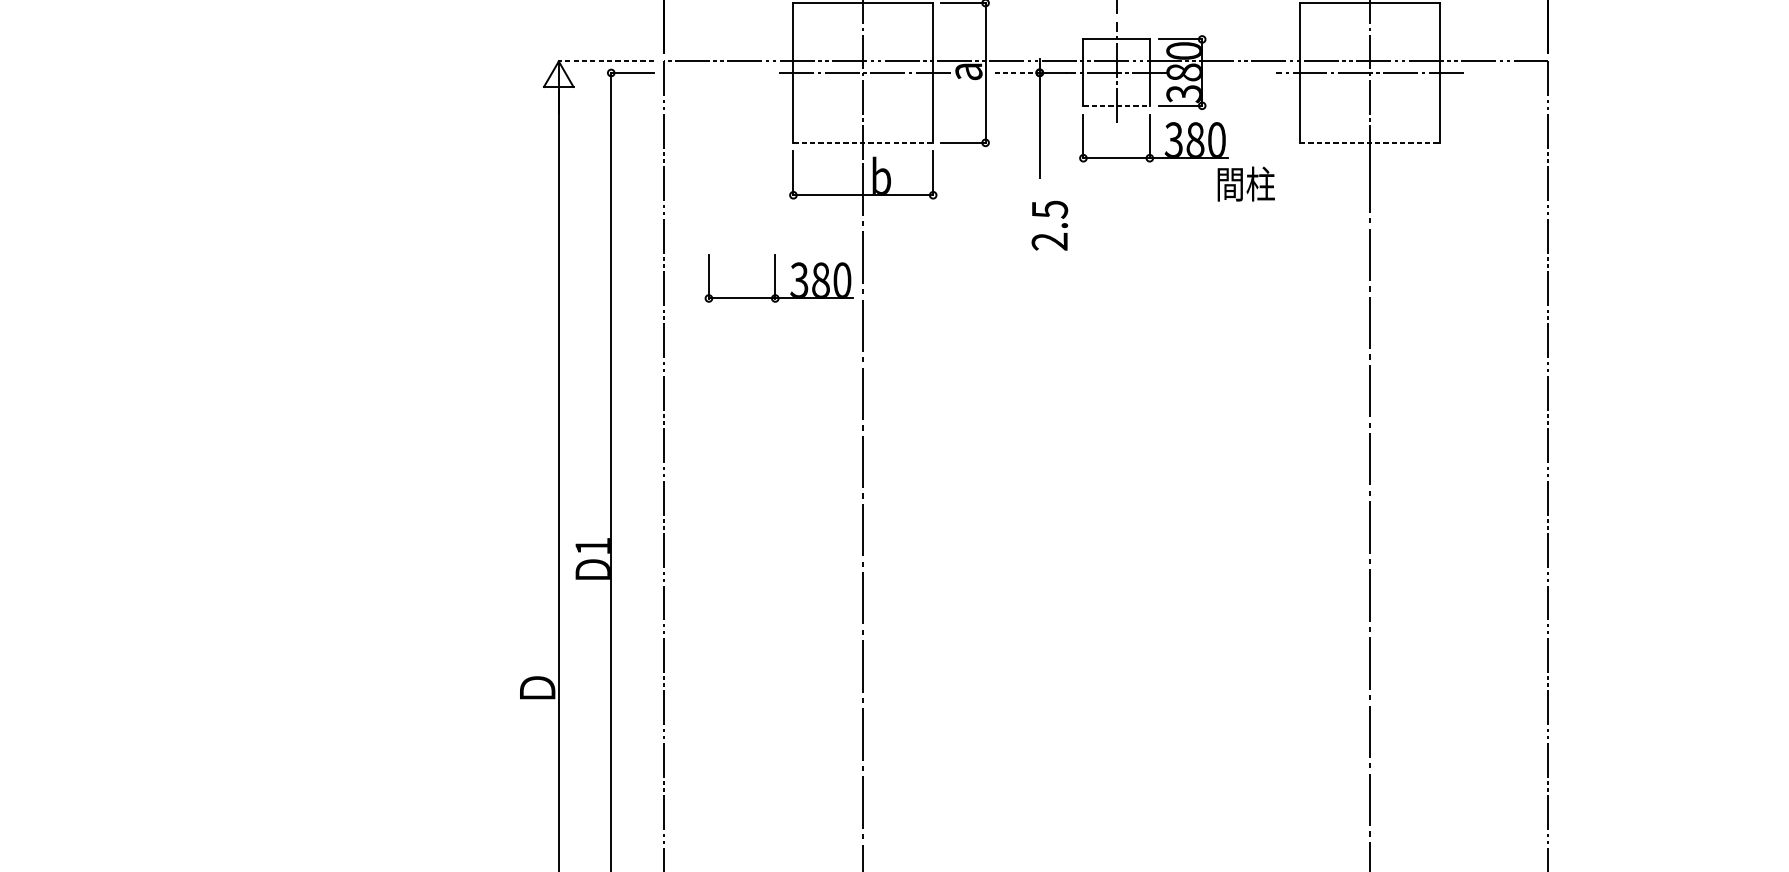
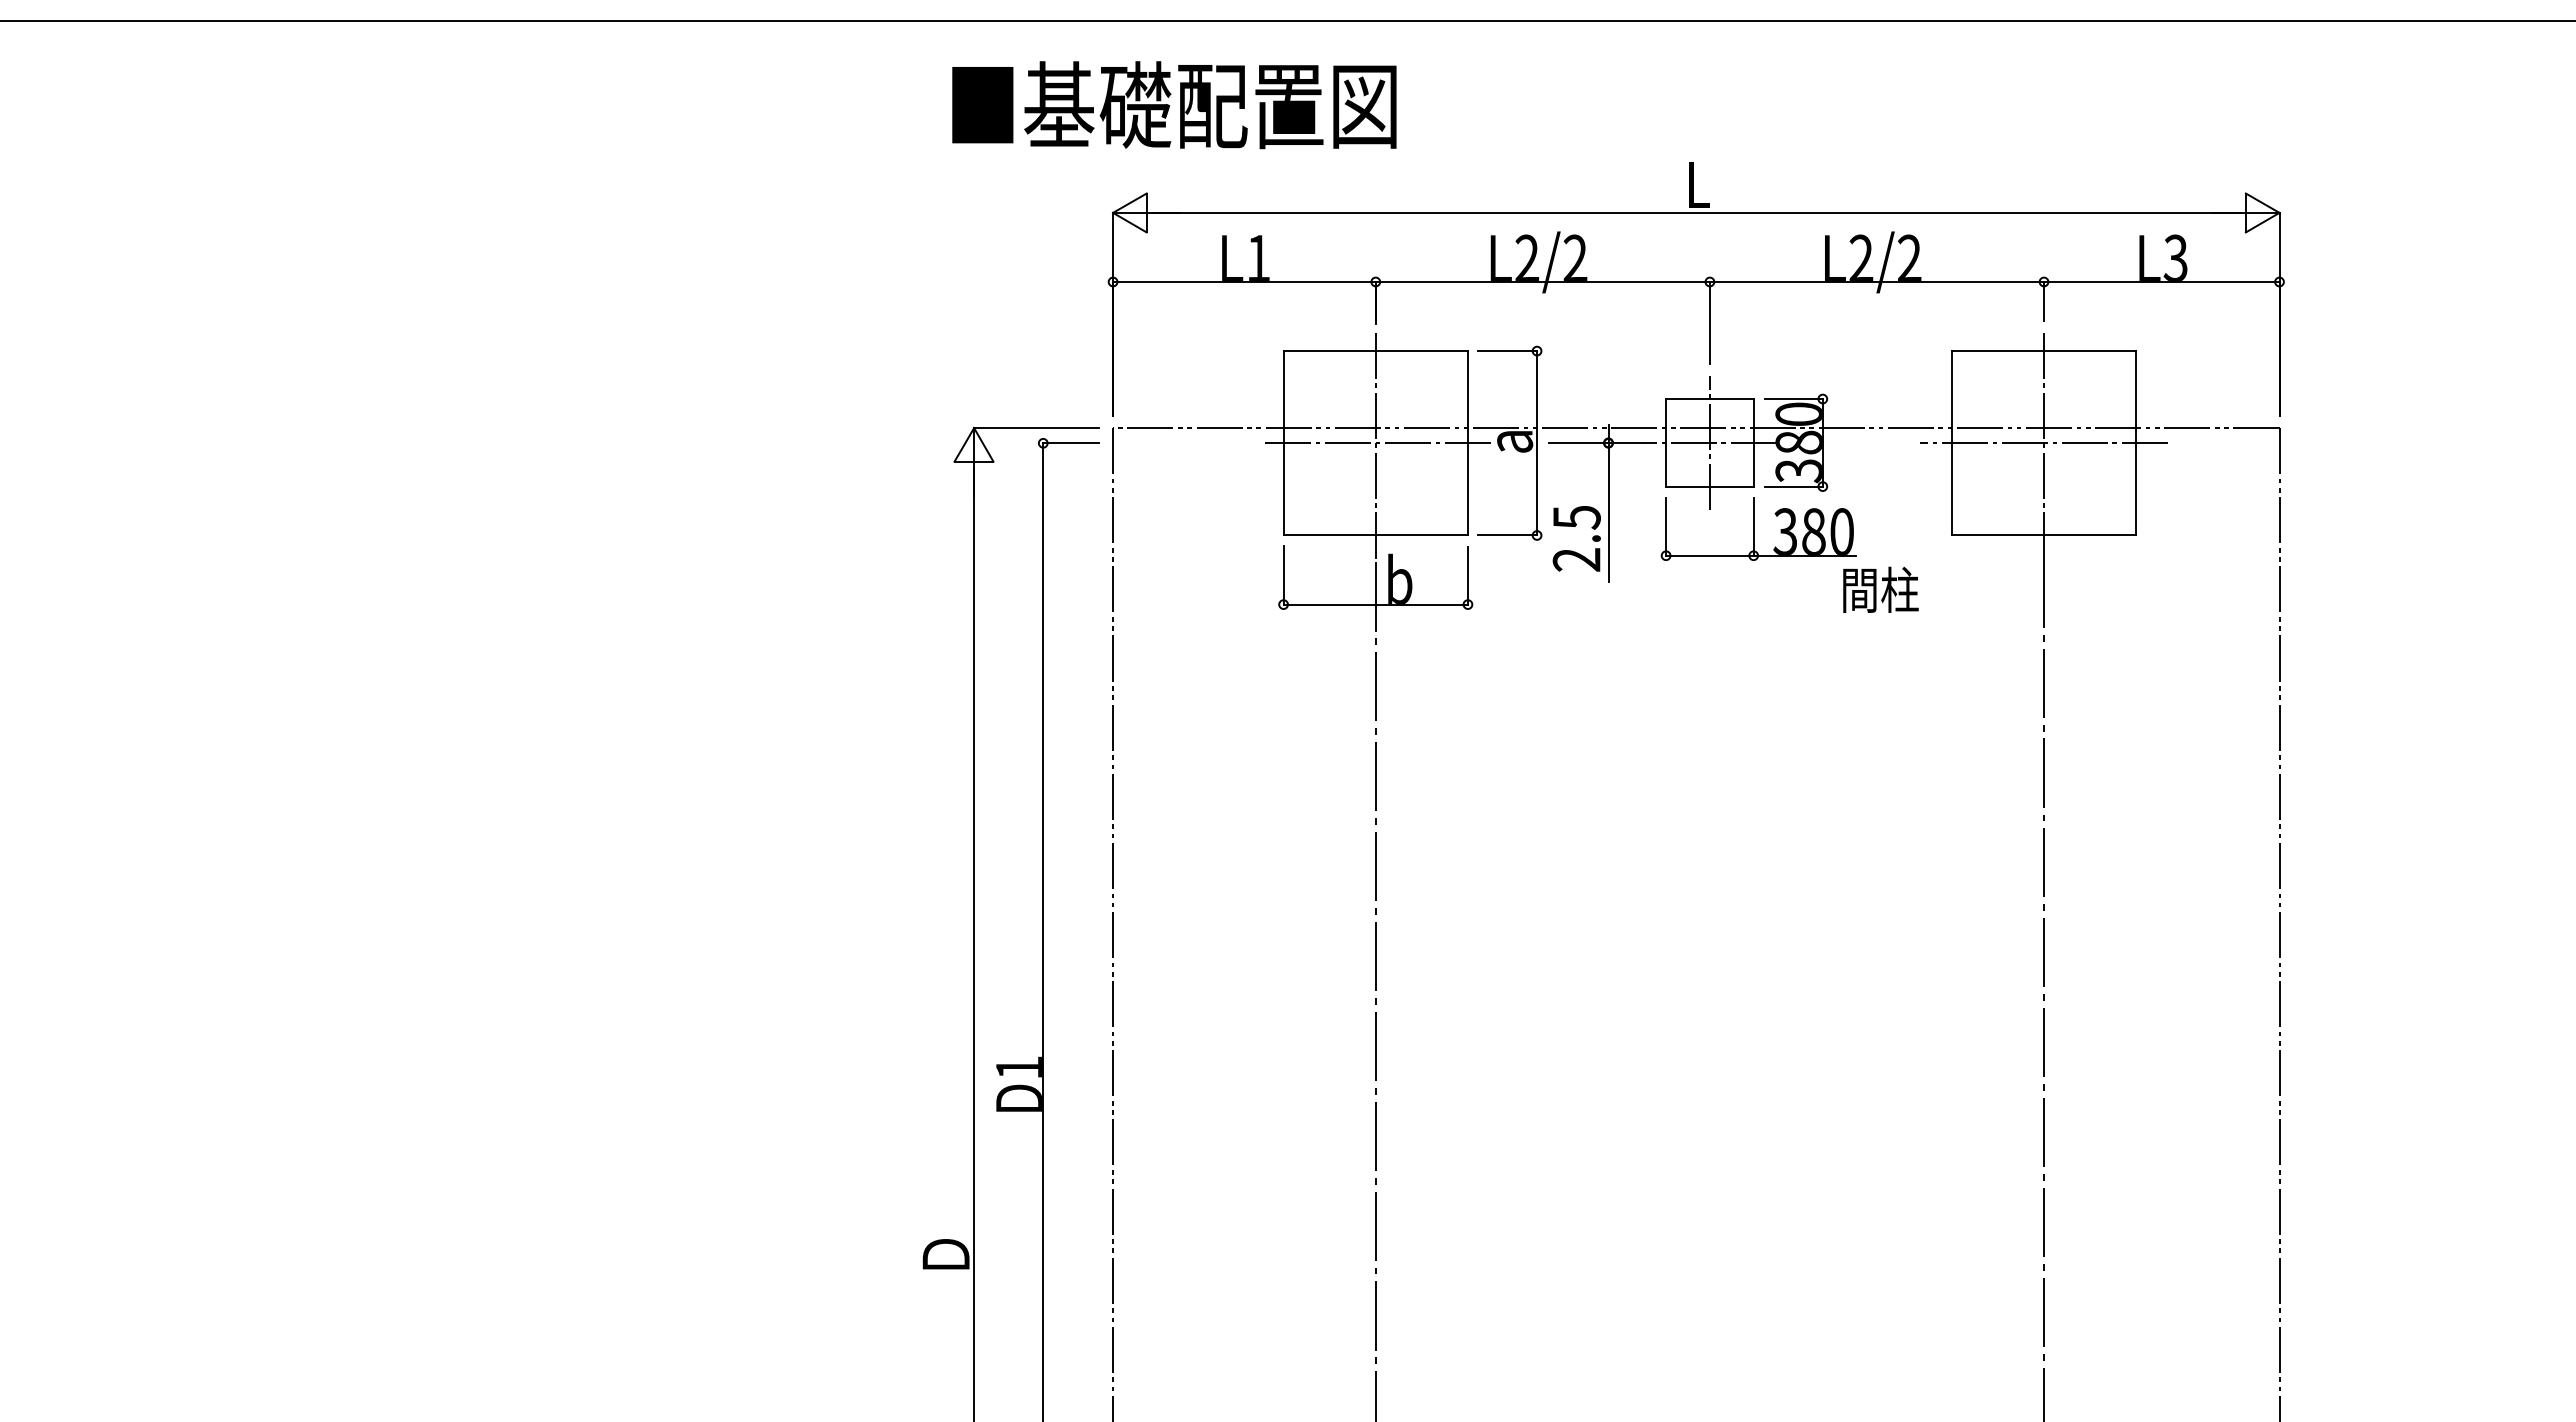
line: (606, 61) -> (1036, 428), dashed -> solid
line: (1017, 73) -> (1578, 443), dashed -> solid
line: (1116, 105) -> (1709, 486), dashed -> solid
line: (863, 142) -> (1376, 535), dashed -> solid
line: (1370, 142) -> (2044, 535), dashed -> solid
text: (1049, 225) -> (1576, 538), moved
part: (778, 277) -> (1264, 713), removed

